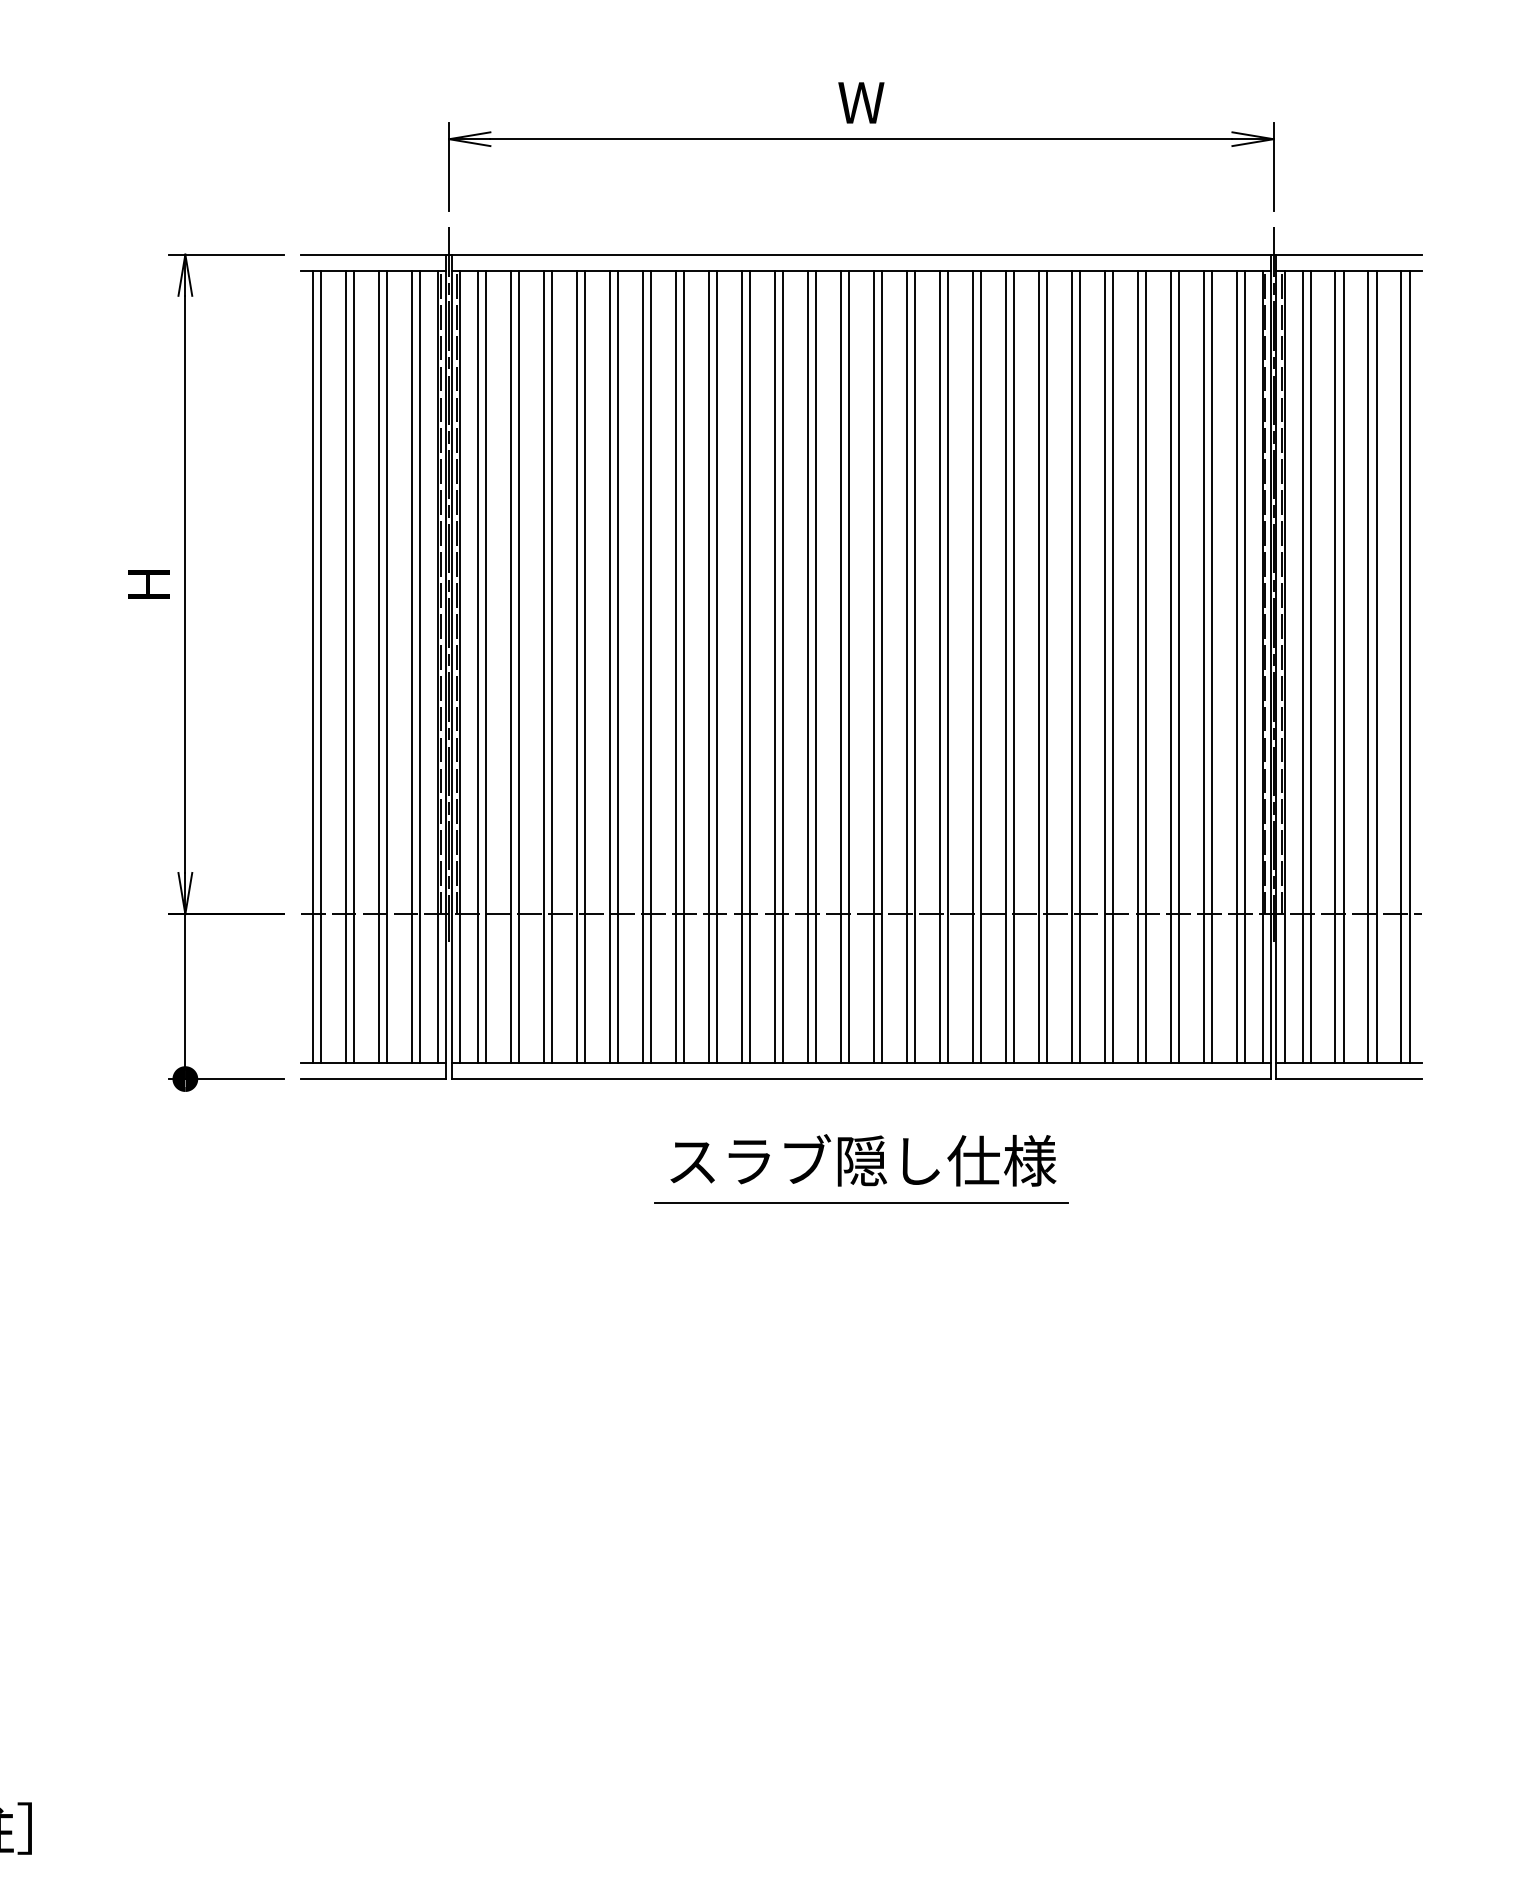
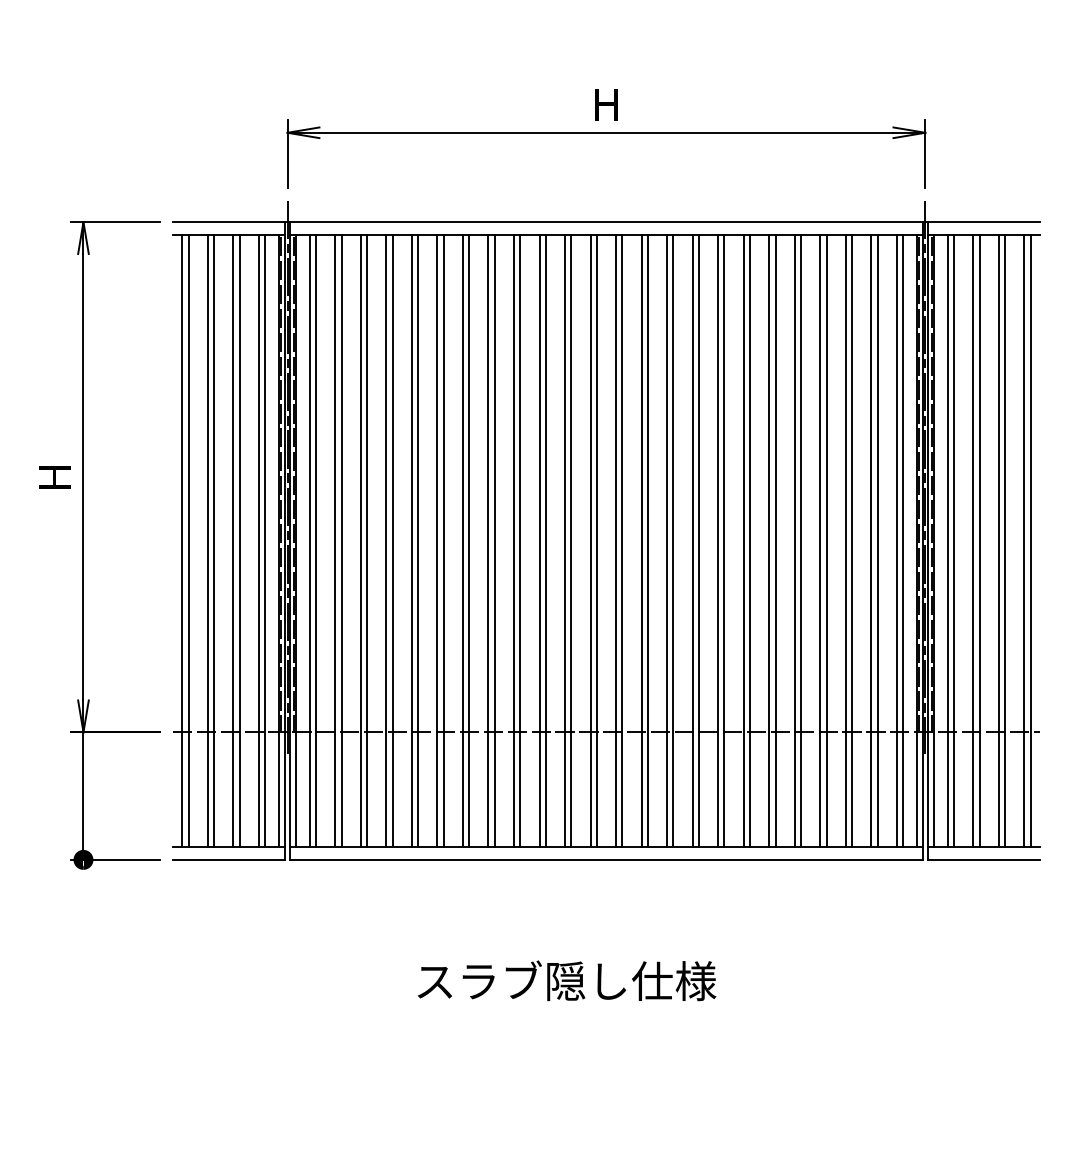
text: (861, 102) -> (606, 104), W -> H
text: (863, 1160) -> (567, 980), moved
line: (861, 1202) -> (606, 955), removed

